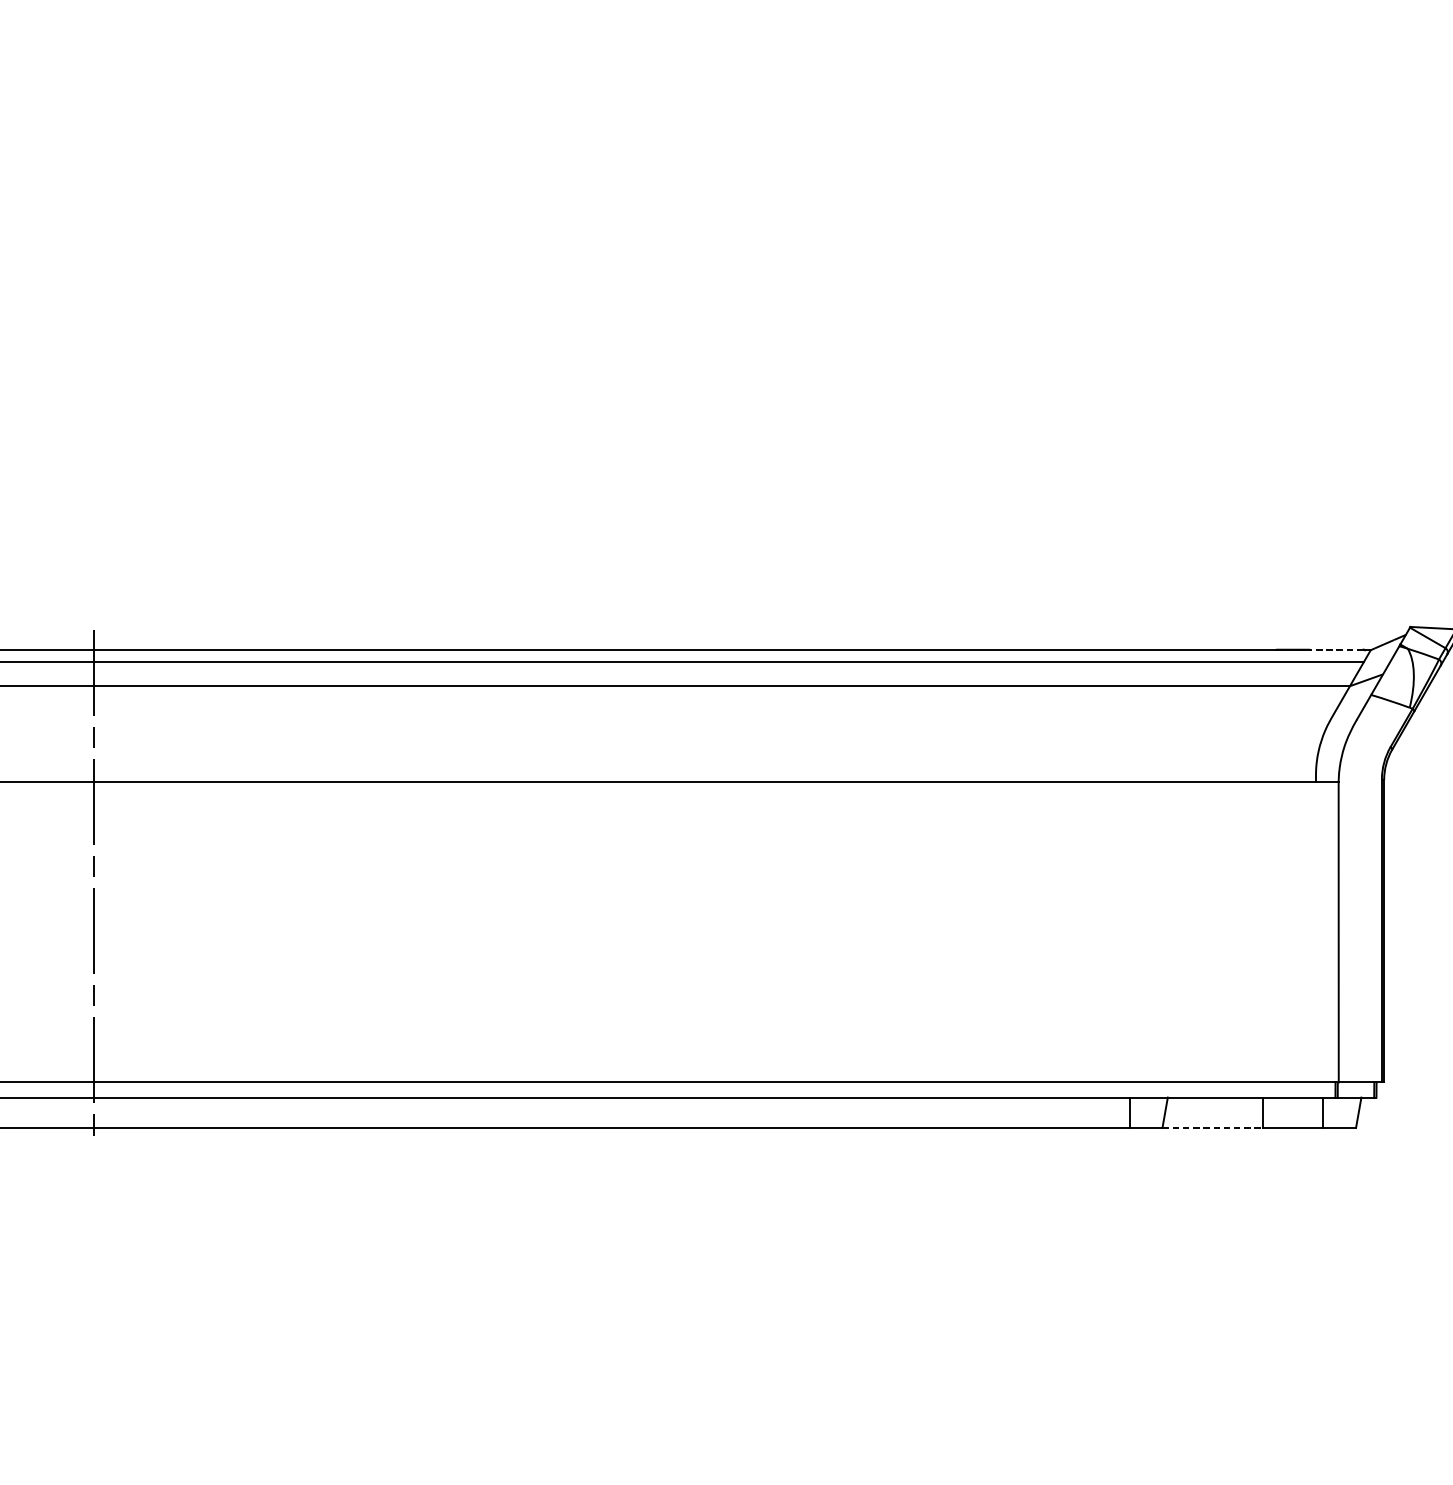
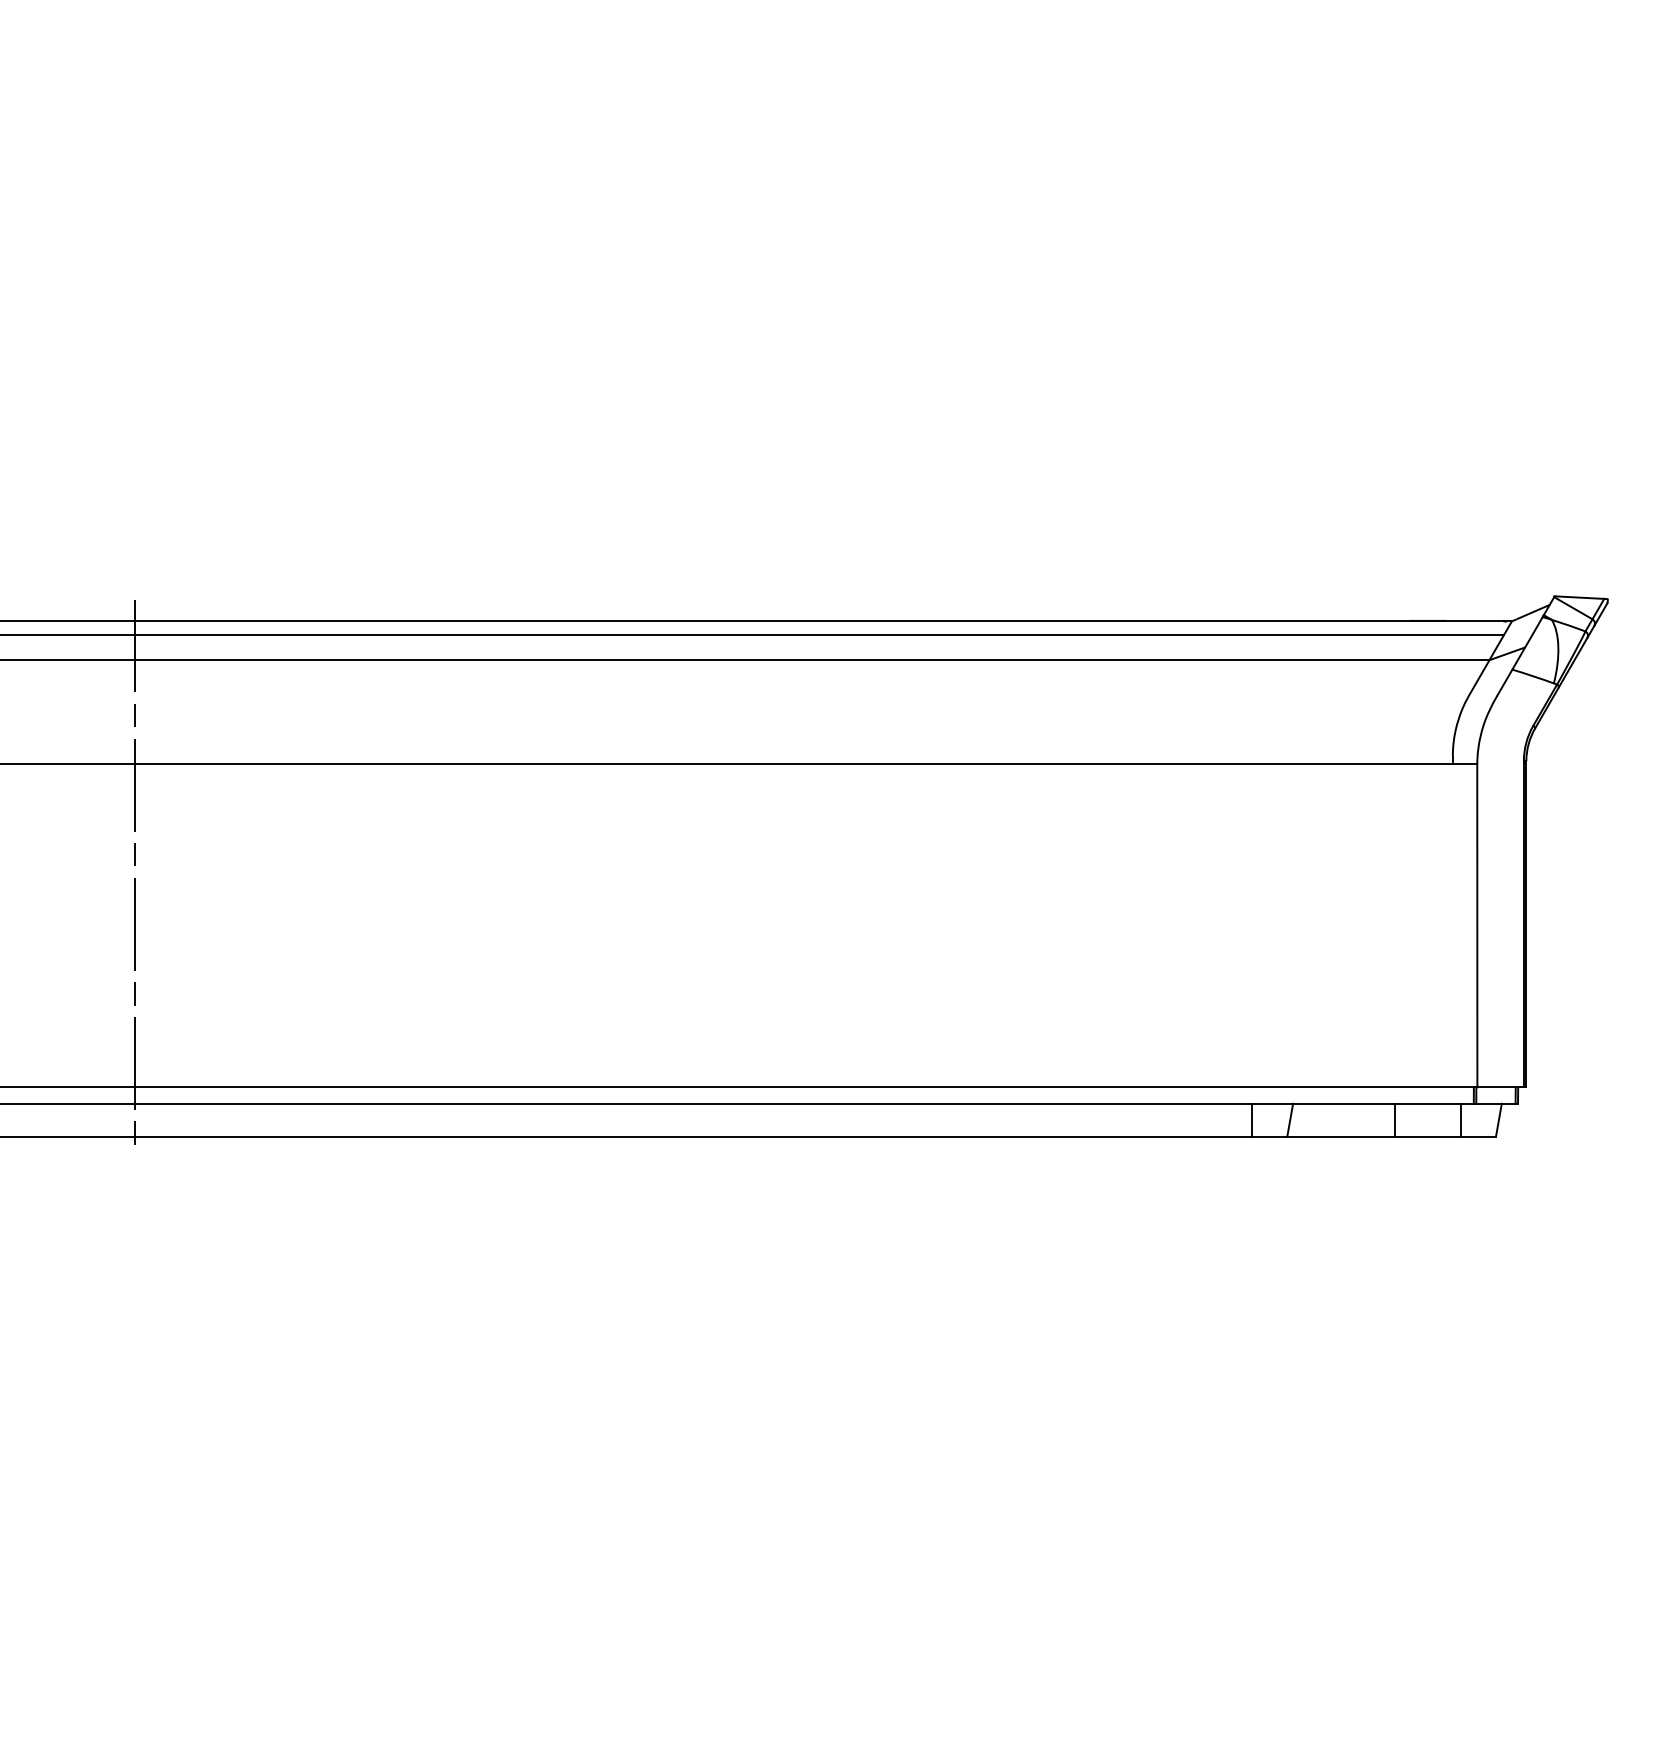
line: (1337, 649) -> (1475, 620), dashed -> solid
line: (1212, 1127) -> (1341, 1136), dashed -> solid

